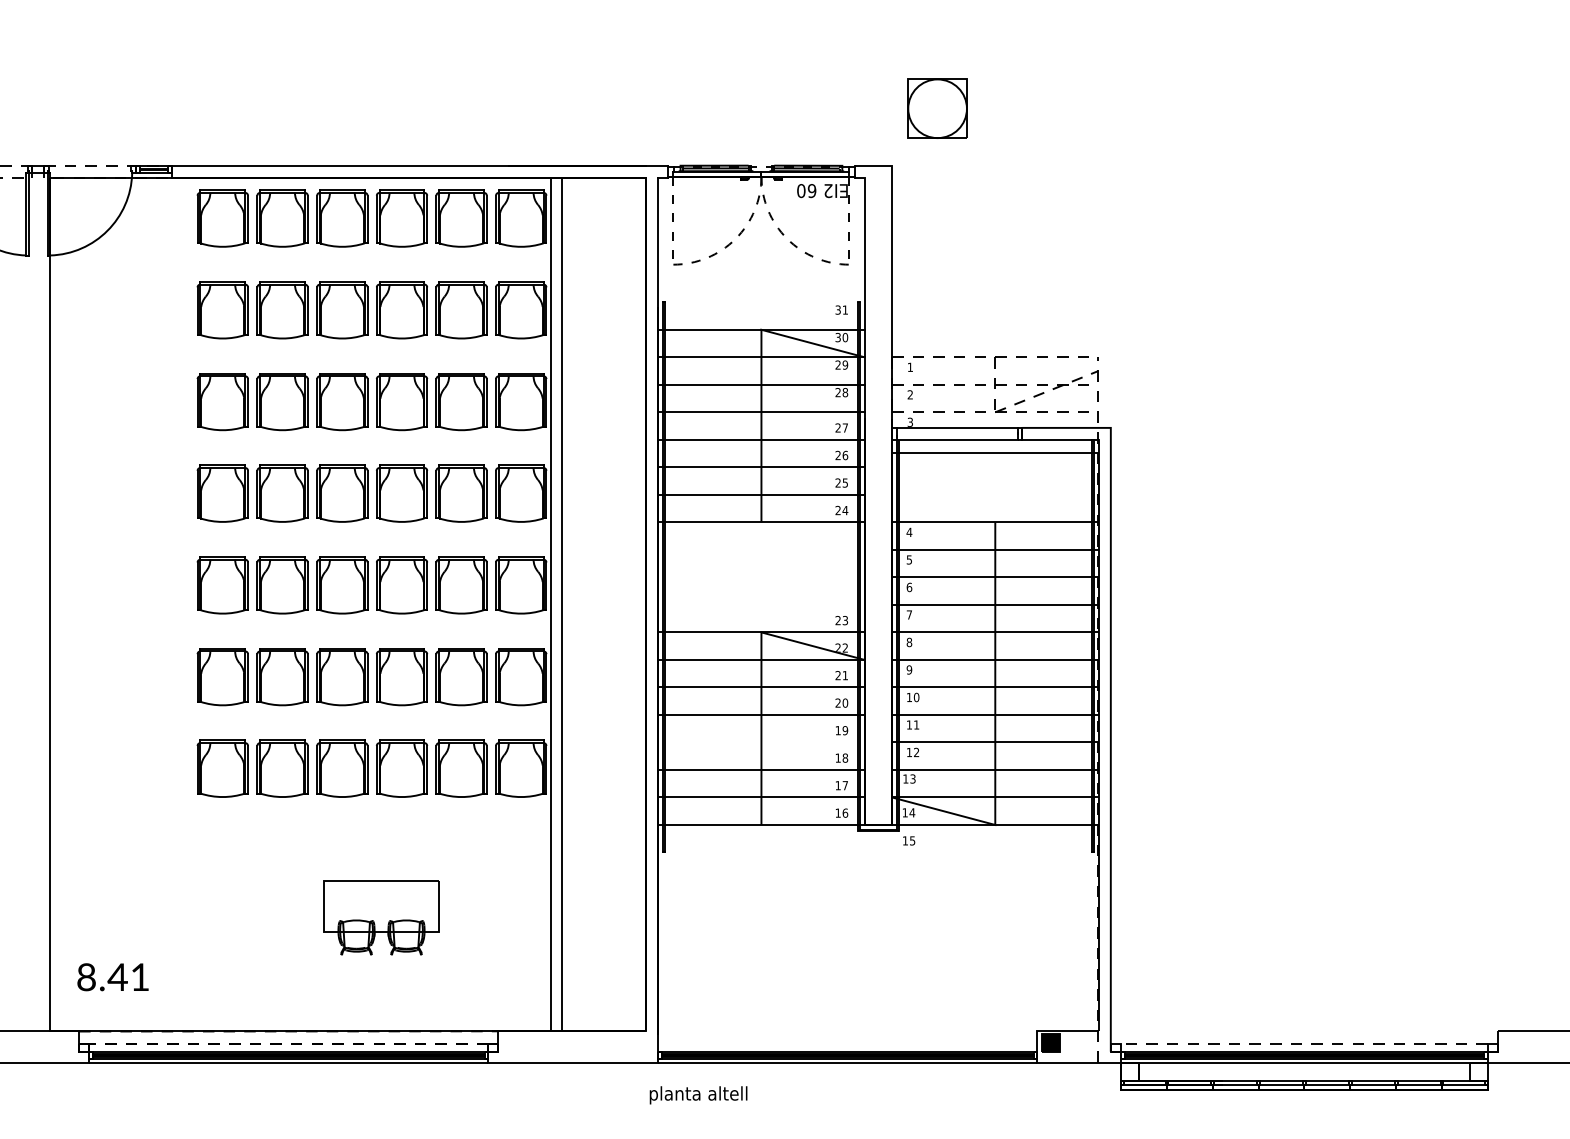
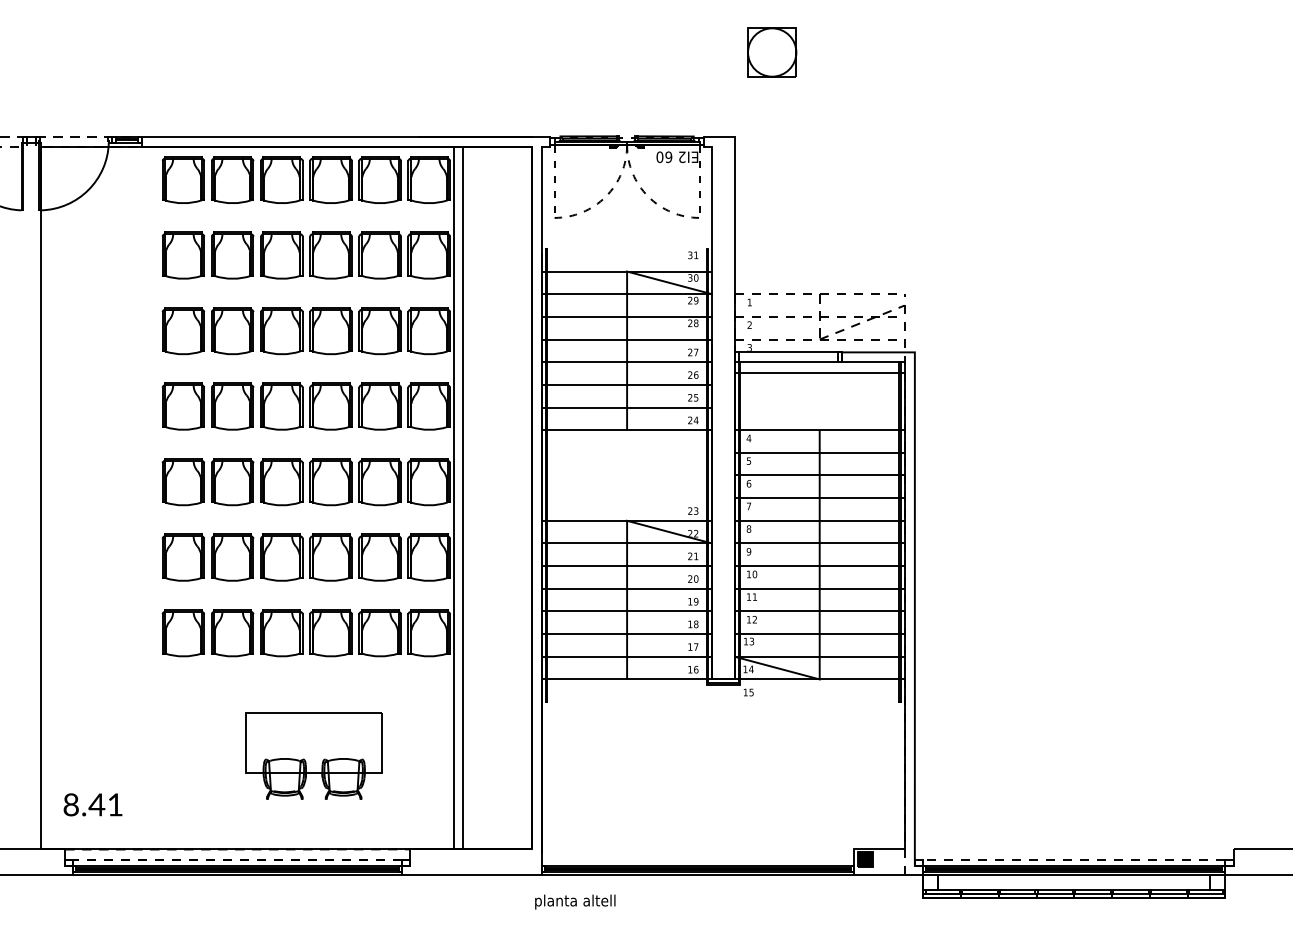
part: (937, 108) -> (772, 52), moved
line: (761, 742) -> (627, 611), added
part: (380, 917) -> (313, 755), size x1.43

